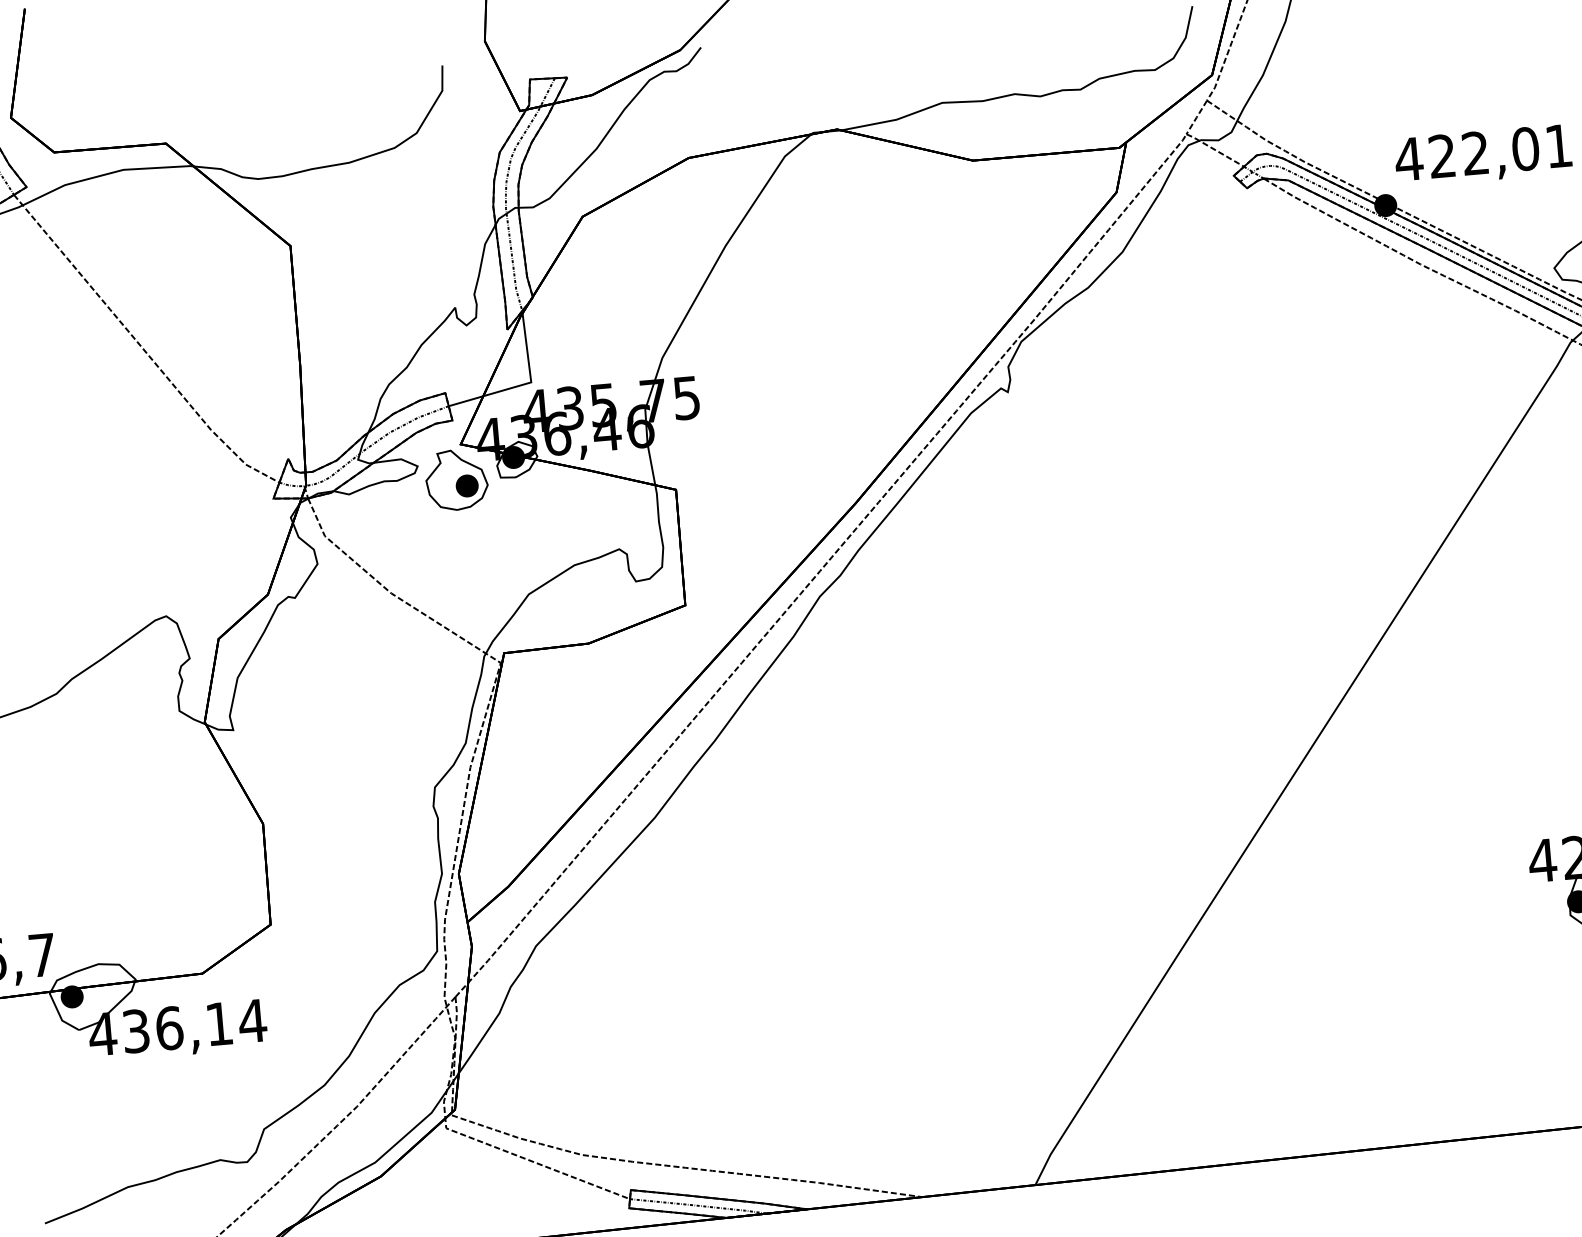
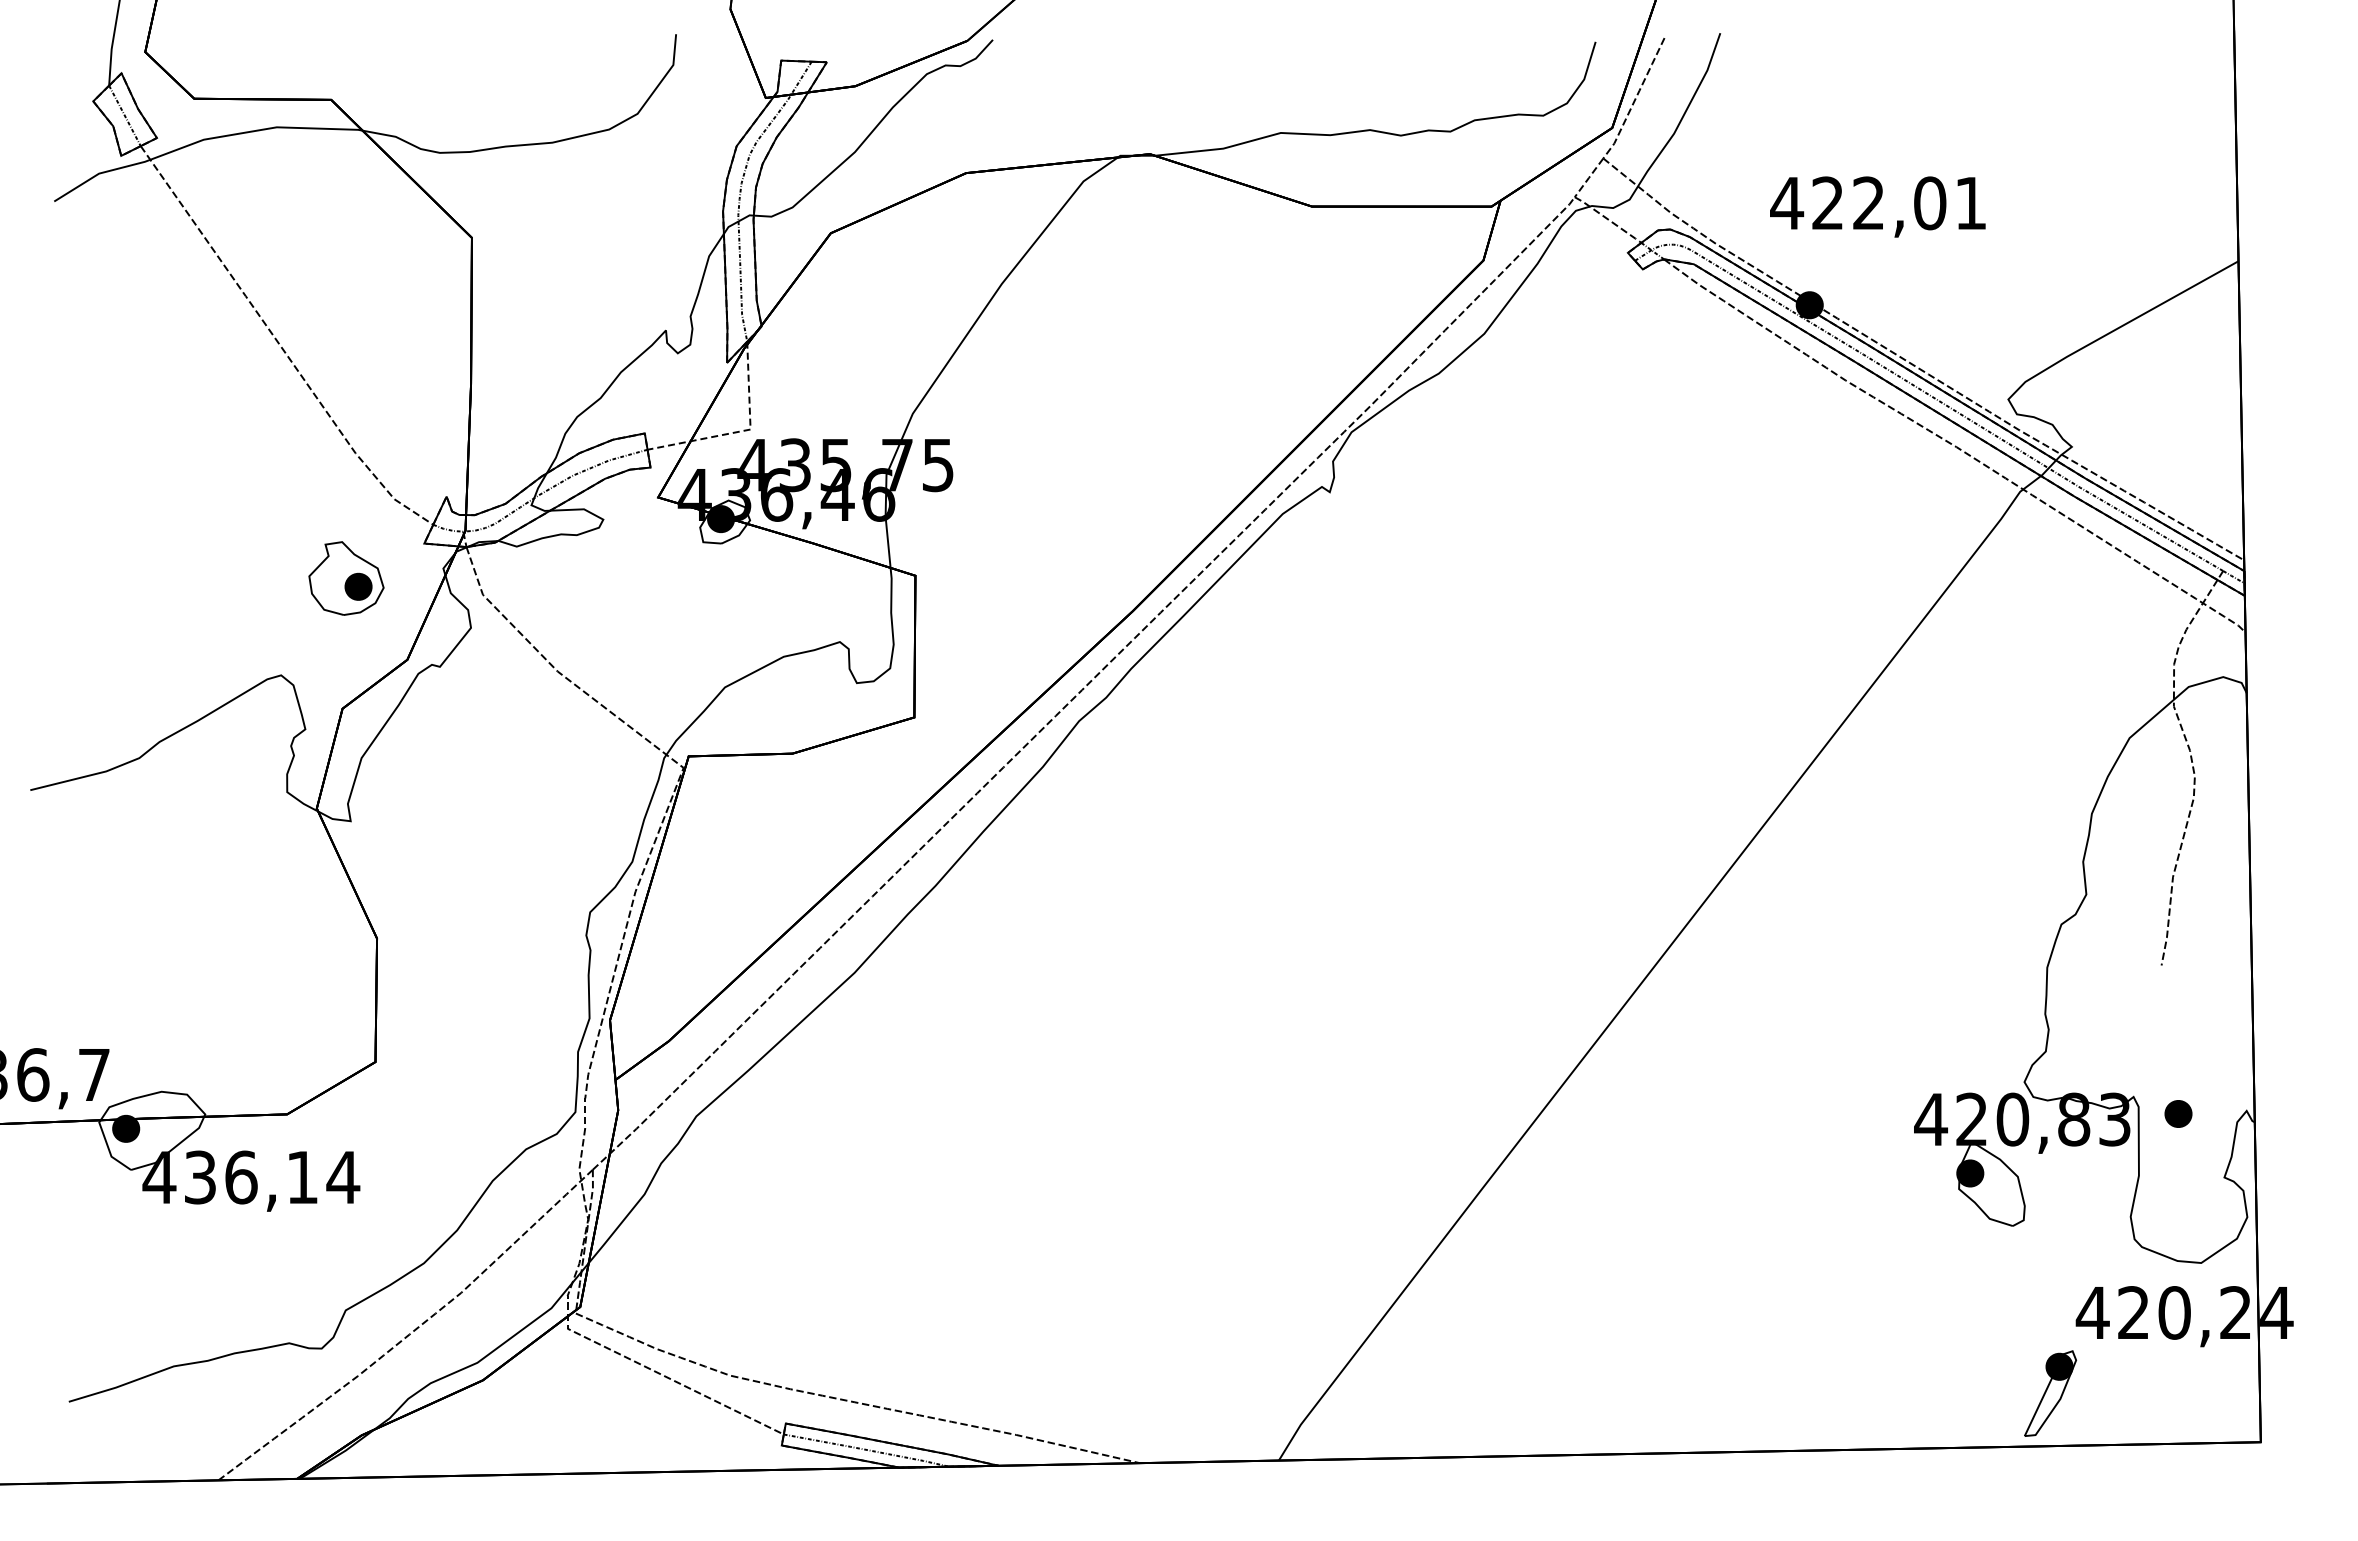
text: (1482, 155) -> (1877, 206), moved
line: (524, 384) -> (742, 431), solid -> dashed
part: (456, 480) -> (346, 578), moved

